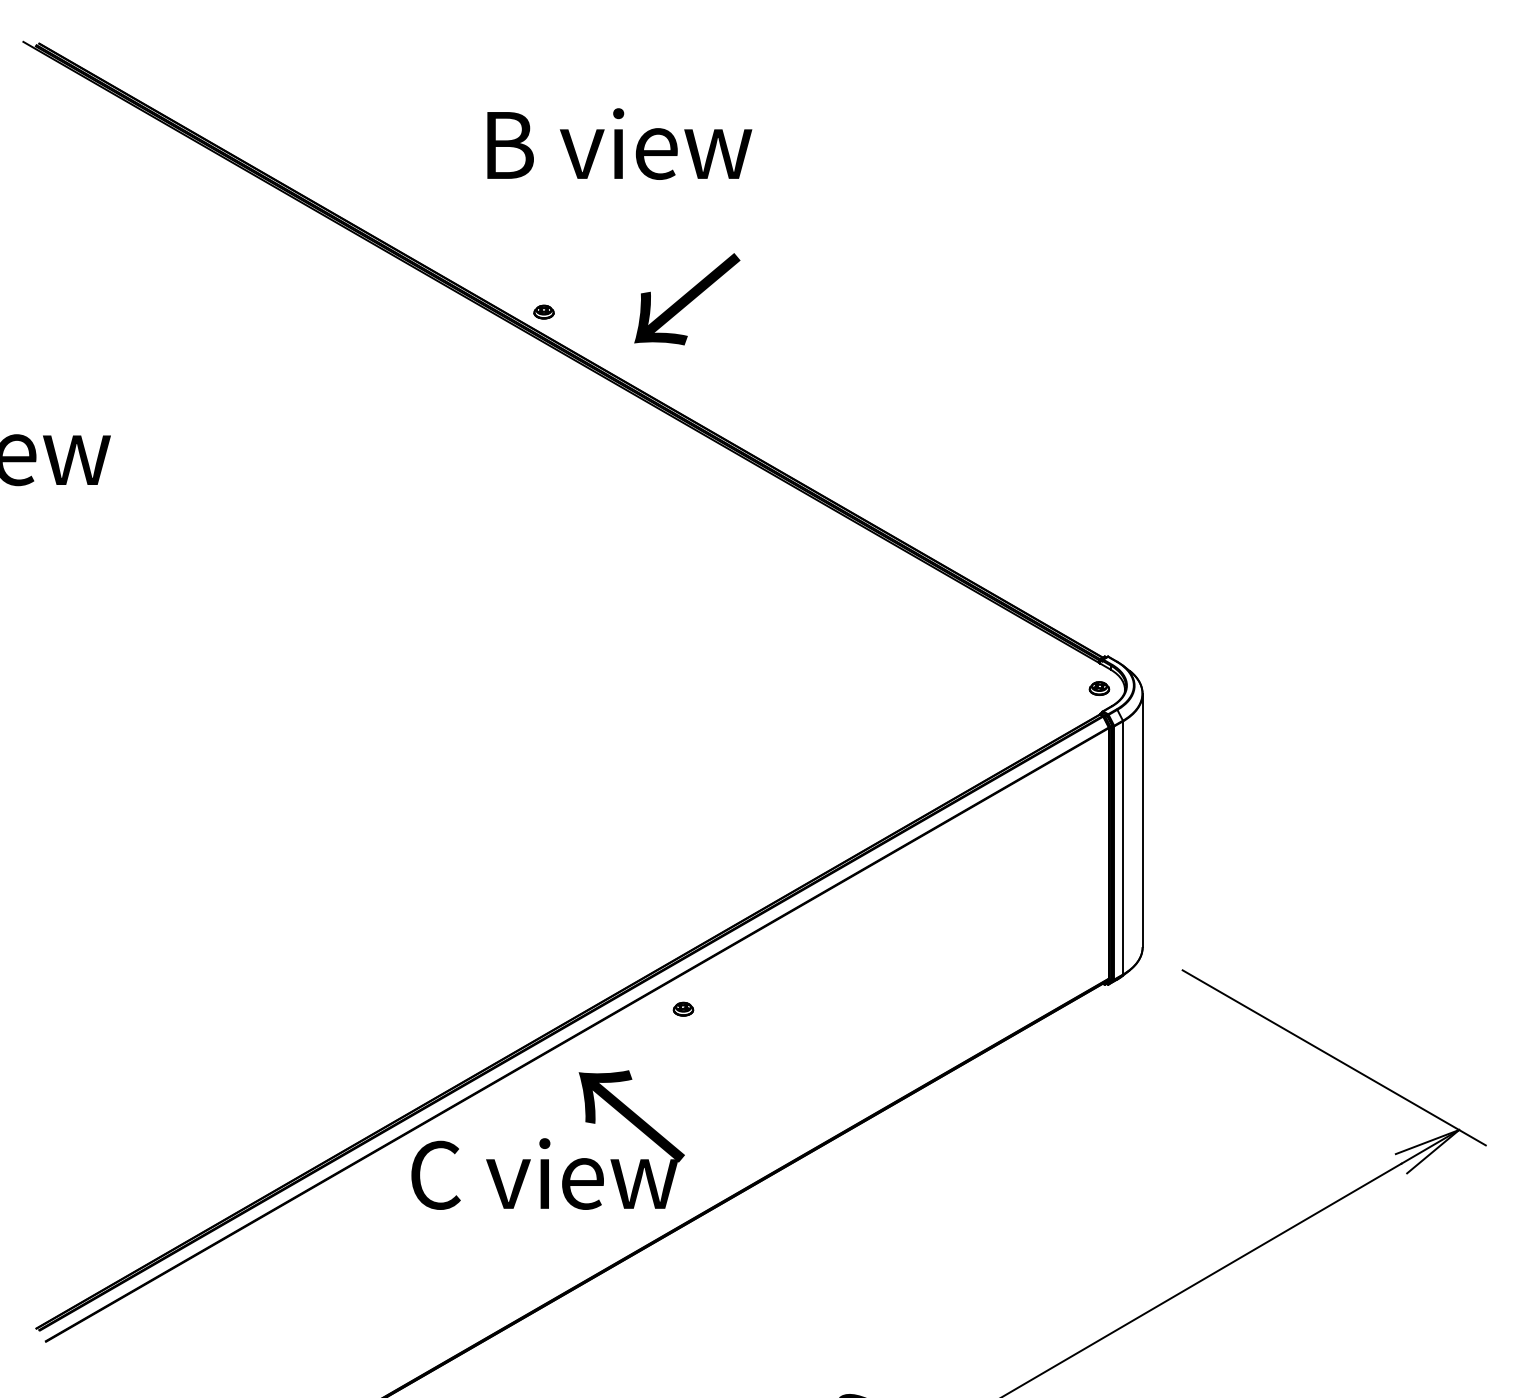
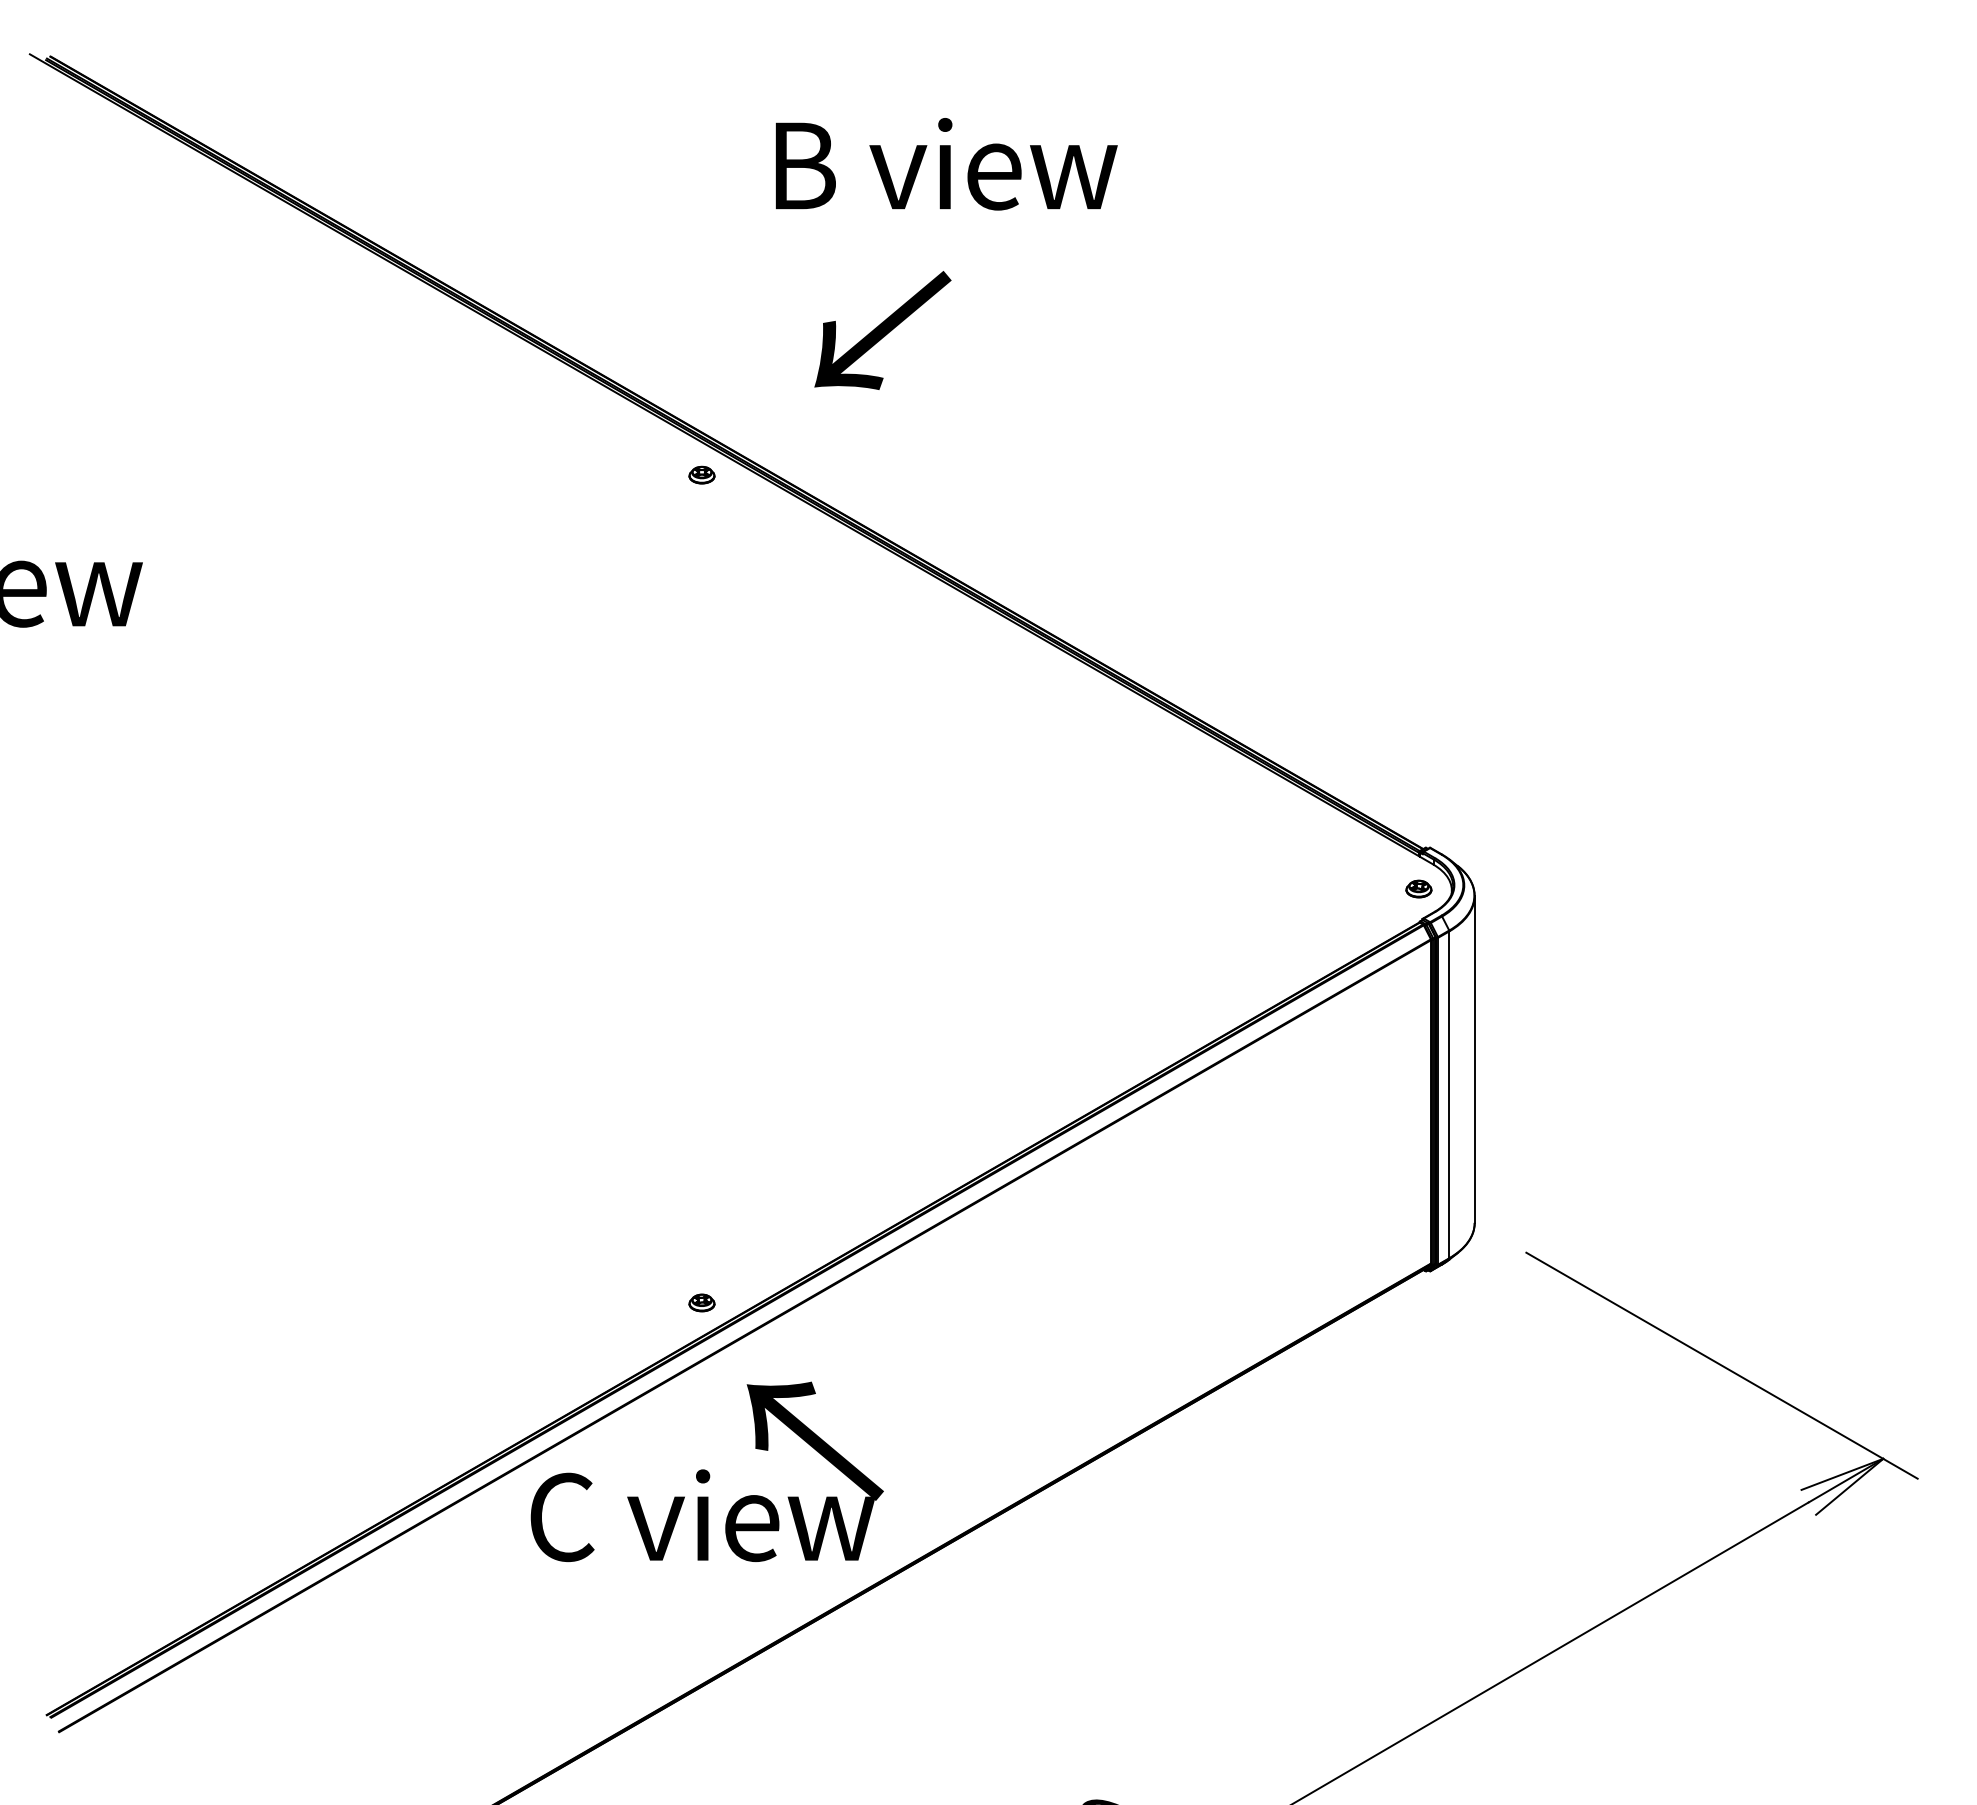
text: (619, 144) -> (946, 164), moved
text: (686, 299) -> (882, 330), moved
part: (543, 311) -> (701, 474), moved
part: (683, 1008) -> (701, 1302), moved

